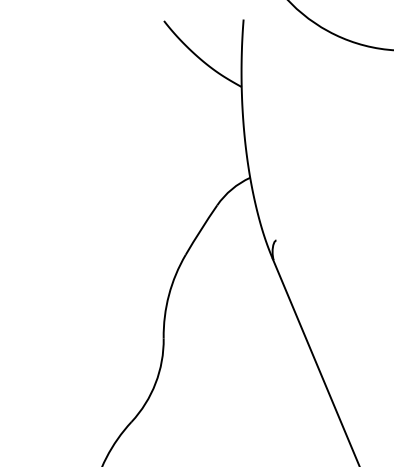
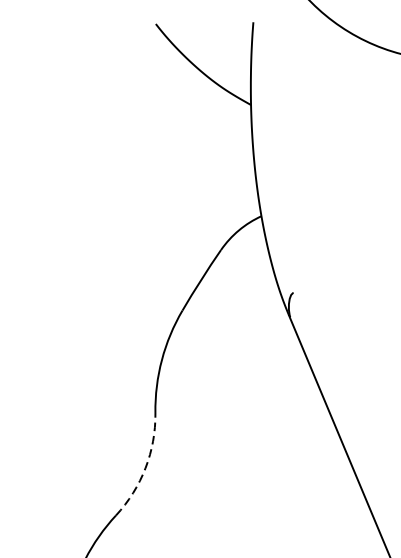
arc: (155, 383) -> (145, 468), solid -> dashed

